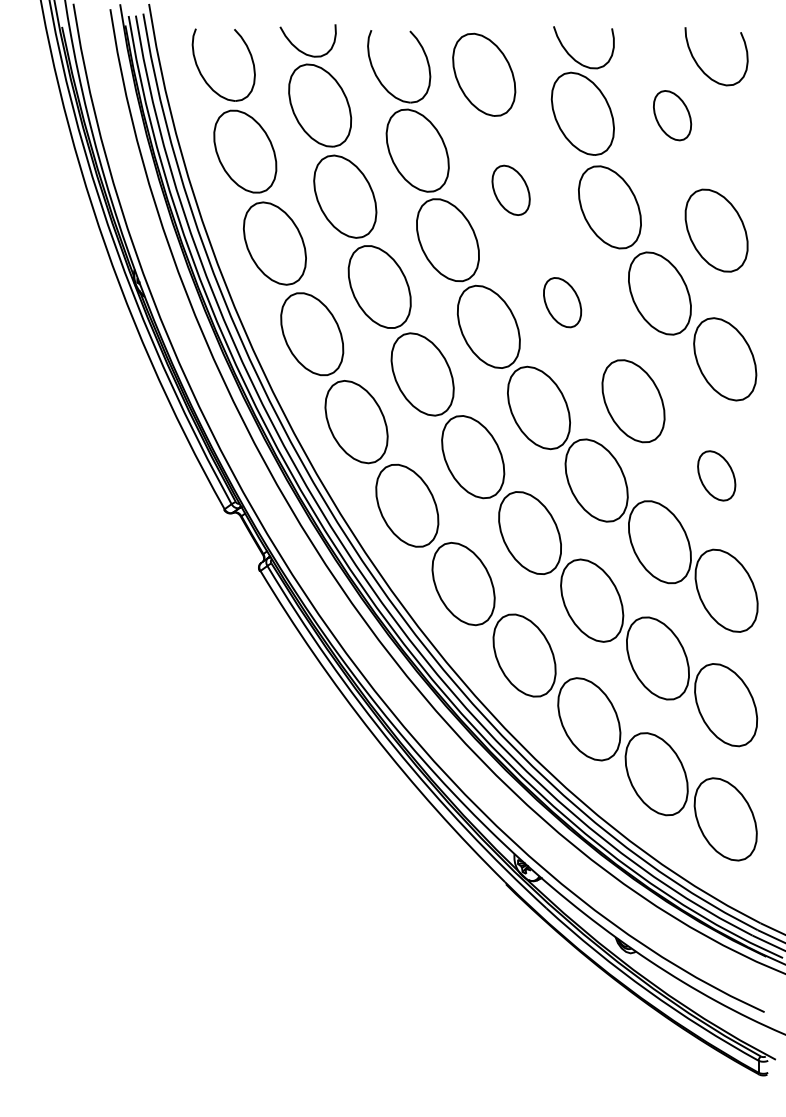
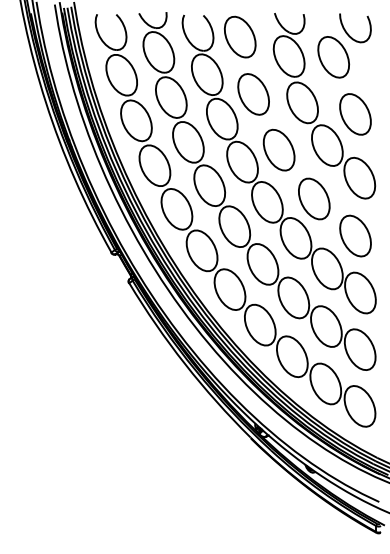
part: (672, 115) -> (333, 57), size x1.67
part: (510, 190) -> (253, 94), size x1.67
part: (561, 301) -> (278, 149), size x1.67
part: (716, 474) -> (355, 235), size x1.67

